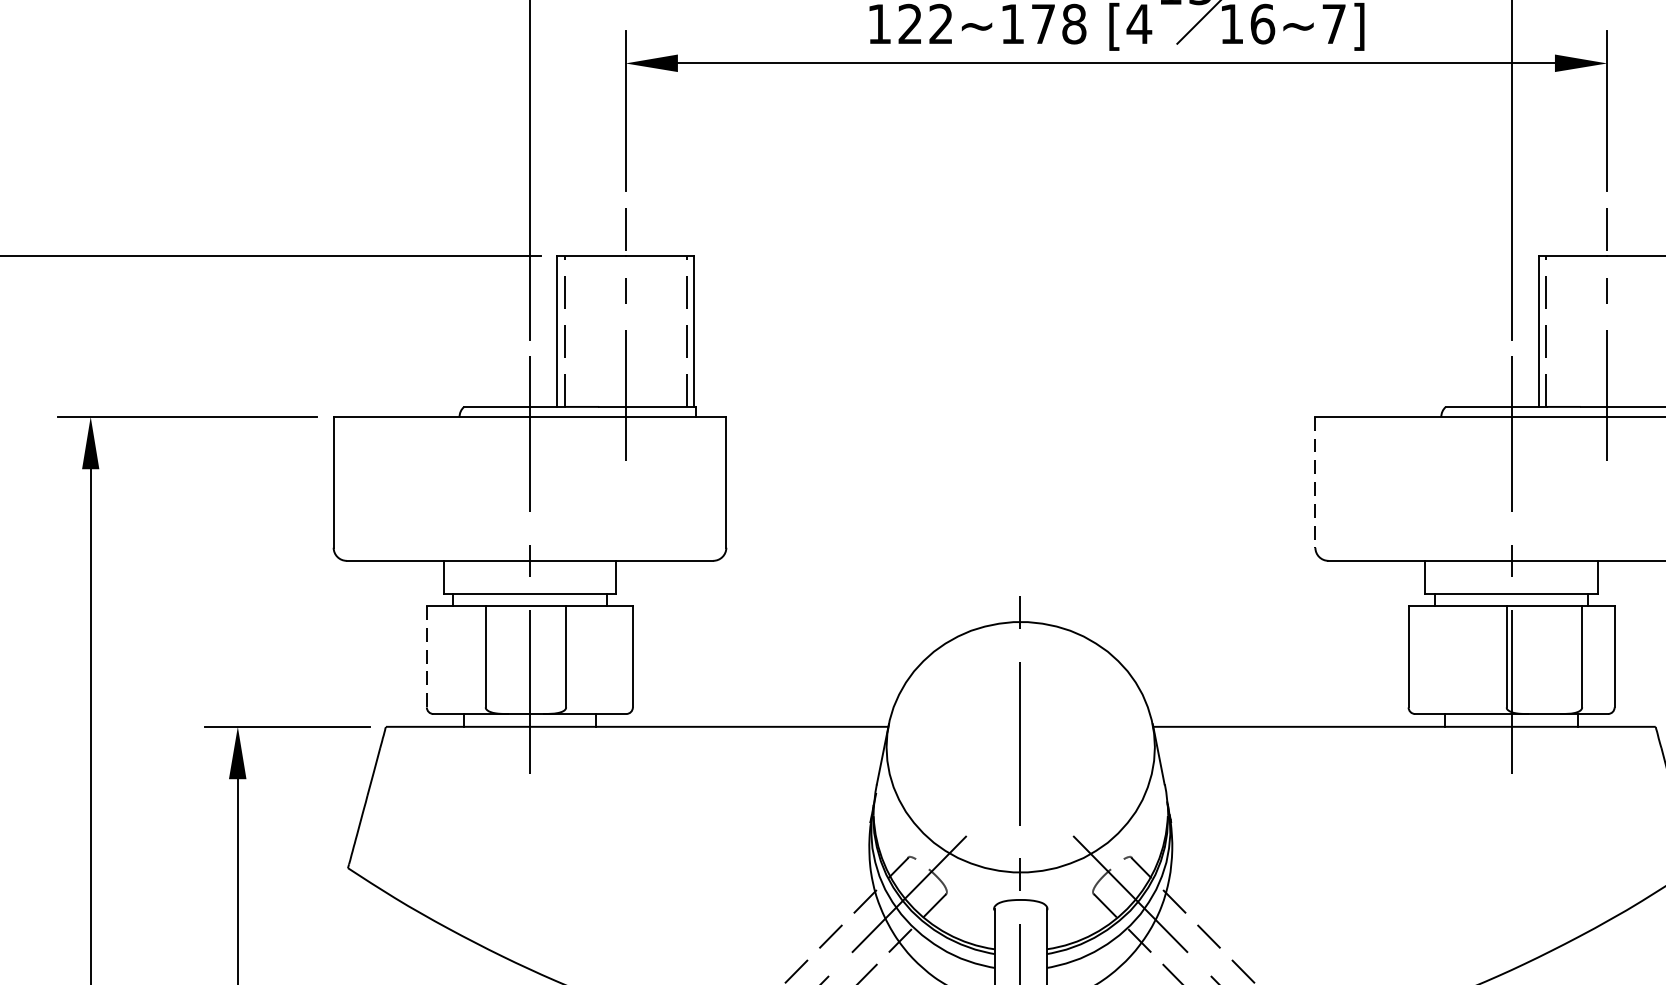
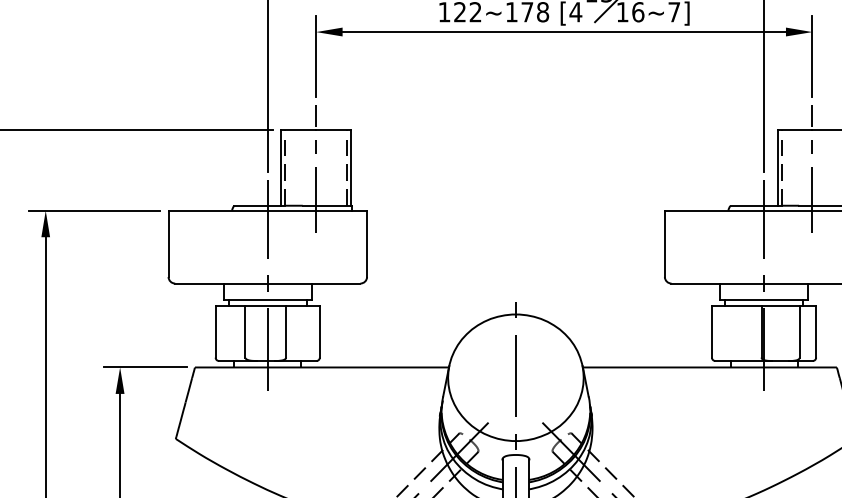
line: (1314, 483) -> (664, 244), dashed -> solid
line: (426, 657) -> (215, 332), dashed -> solid

